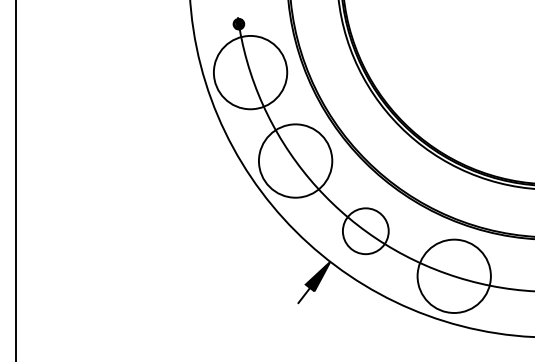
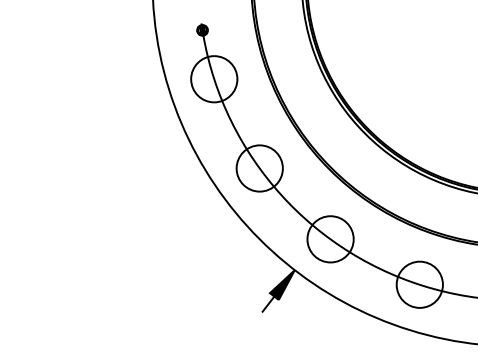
circle: (250, 72) -> (214, 79), size x0.62
circle: (295, 160) -> (259, 167), size x0.62
circle: (454, 276) -> (420, 284), size x0.62

